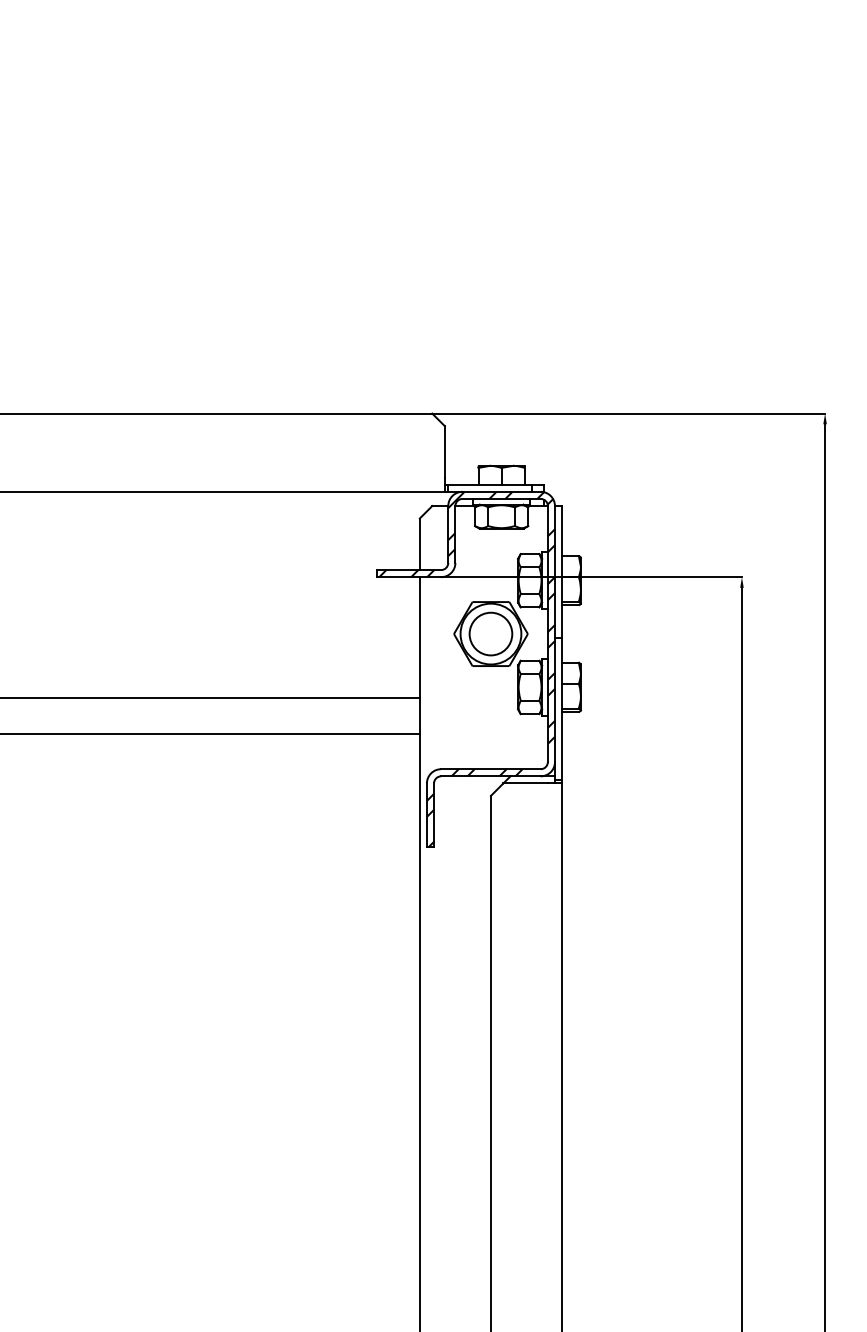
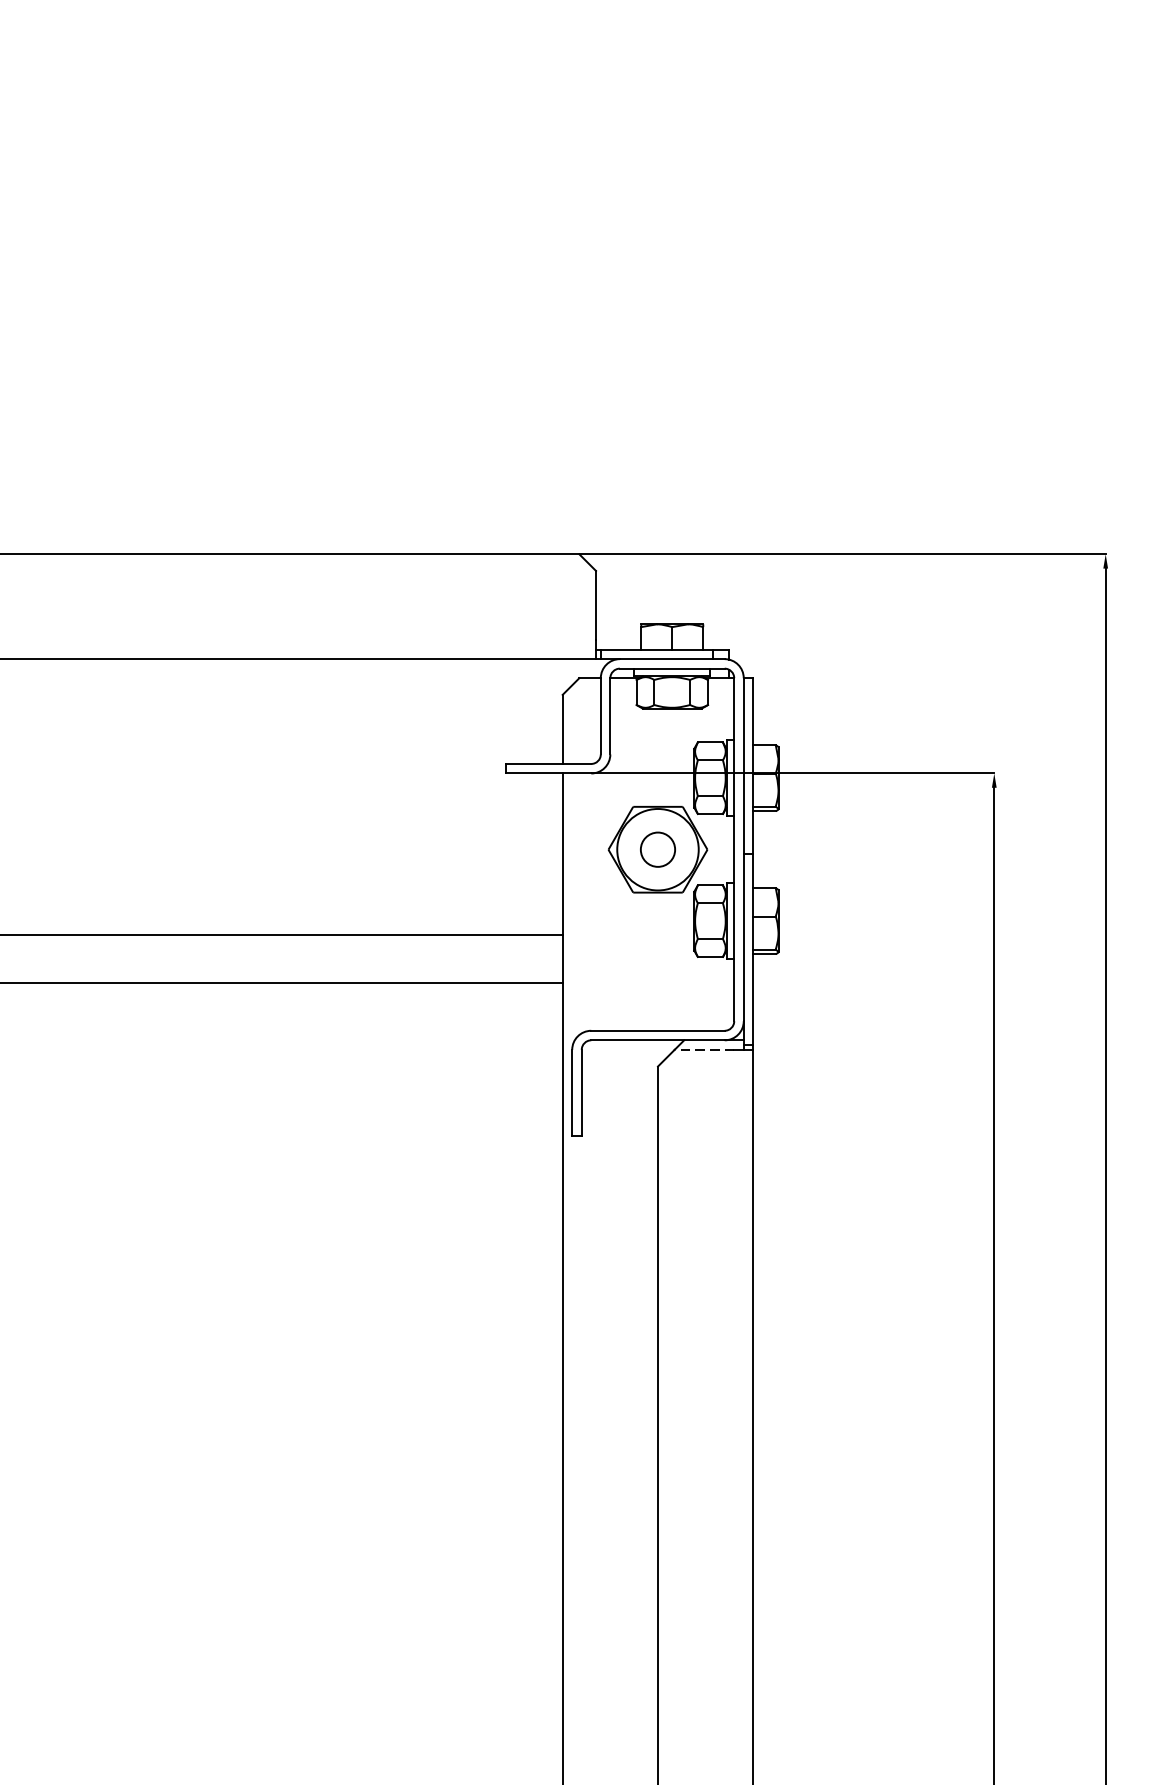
circle: (490, 633) -> (657, 848), size x0.6
hatch: (466, 669) -> (625, 897), removed
line: (525, 783) -> (704, 1049), solid -> dashed

